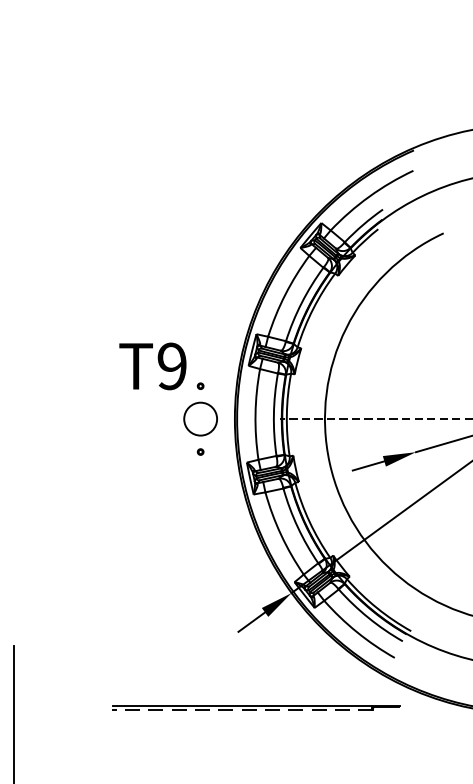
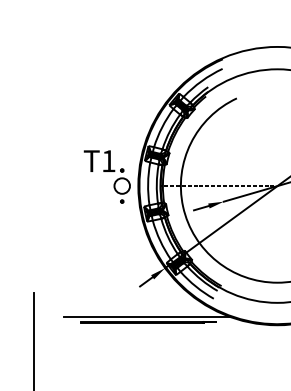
text: (171, 367) -> (108, 161), T9 -> T1
line: (252, 697) -> (146, 317), added
line: (241, 710) -> (141, 323), dashed -> solid

